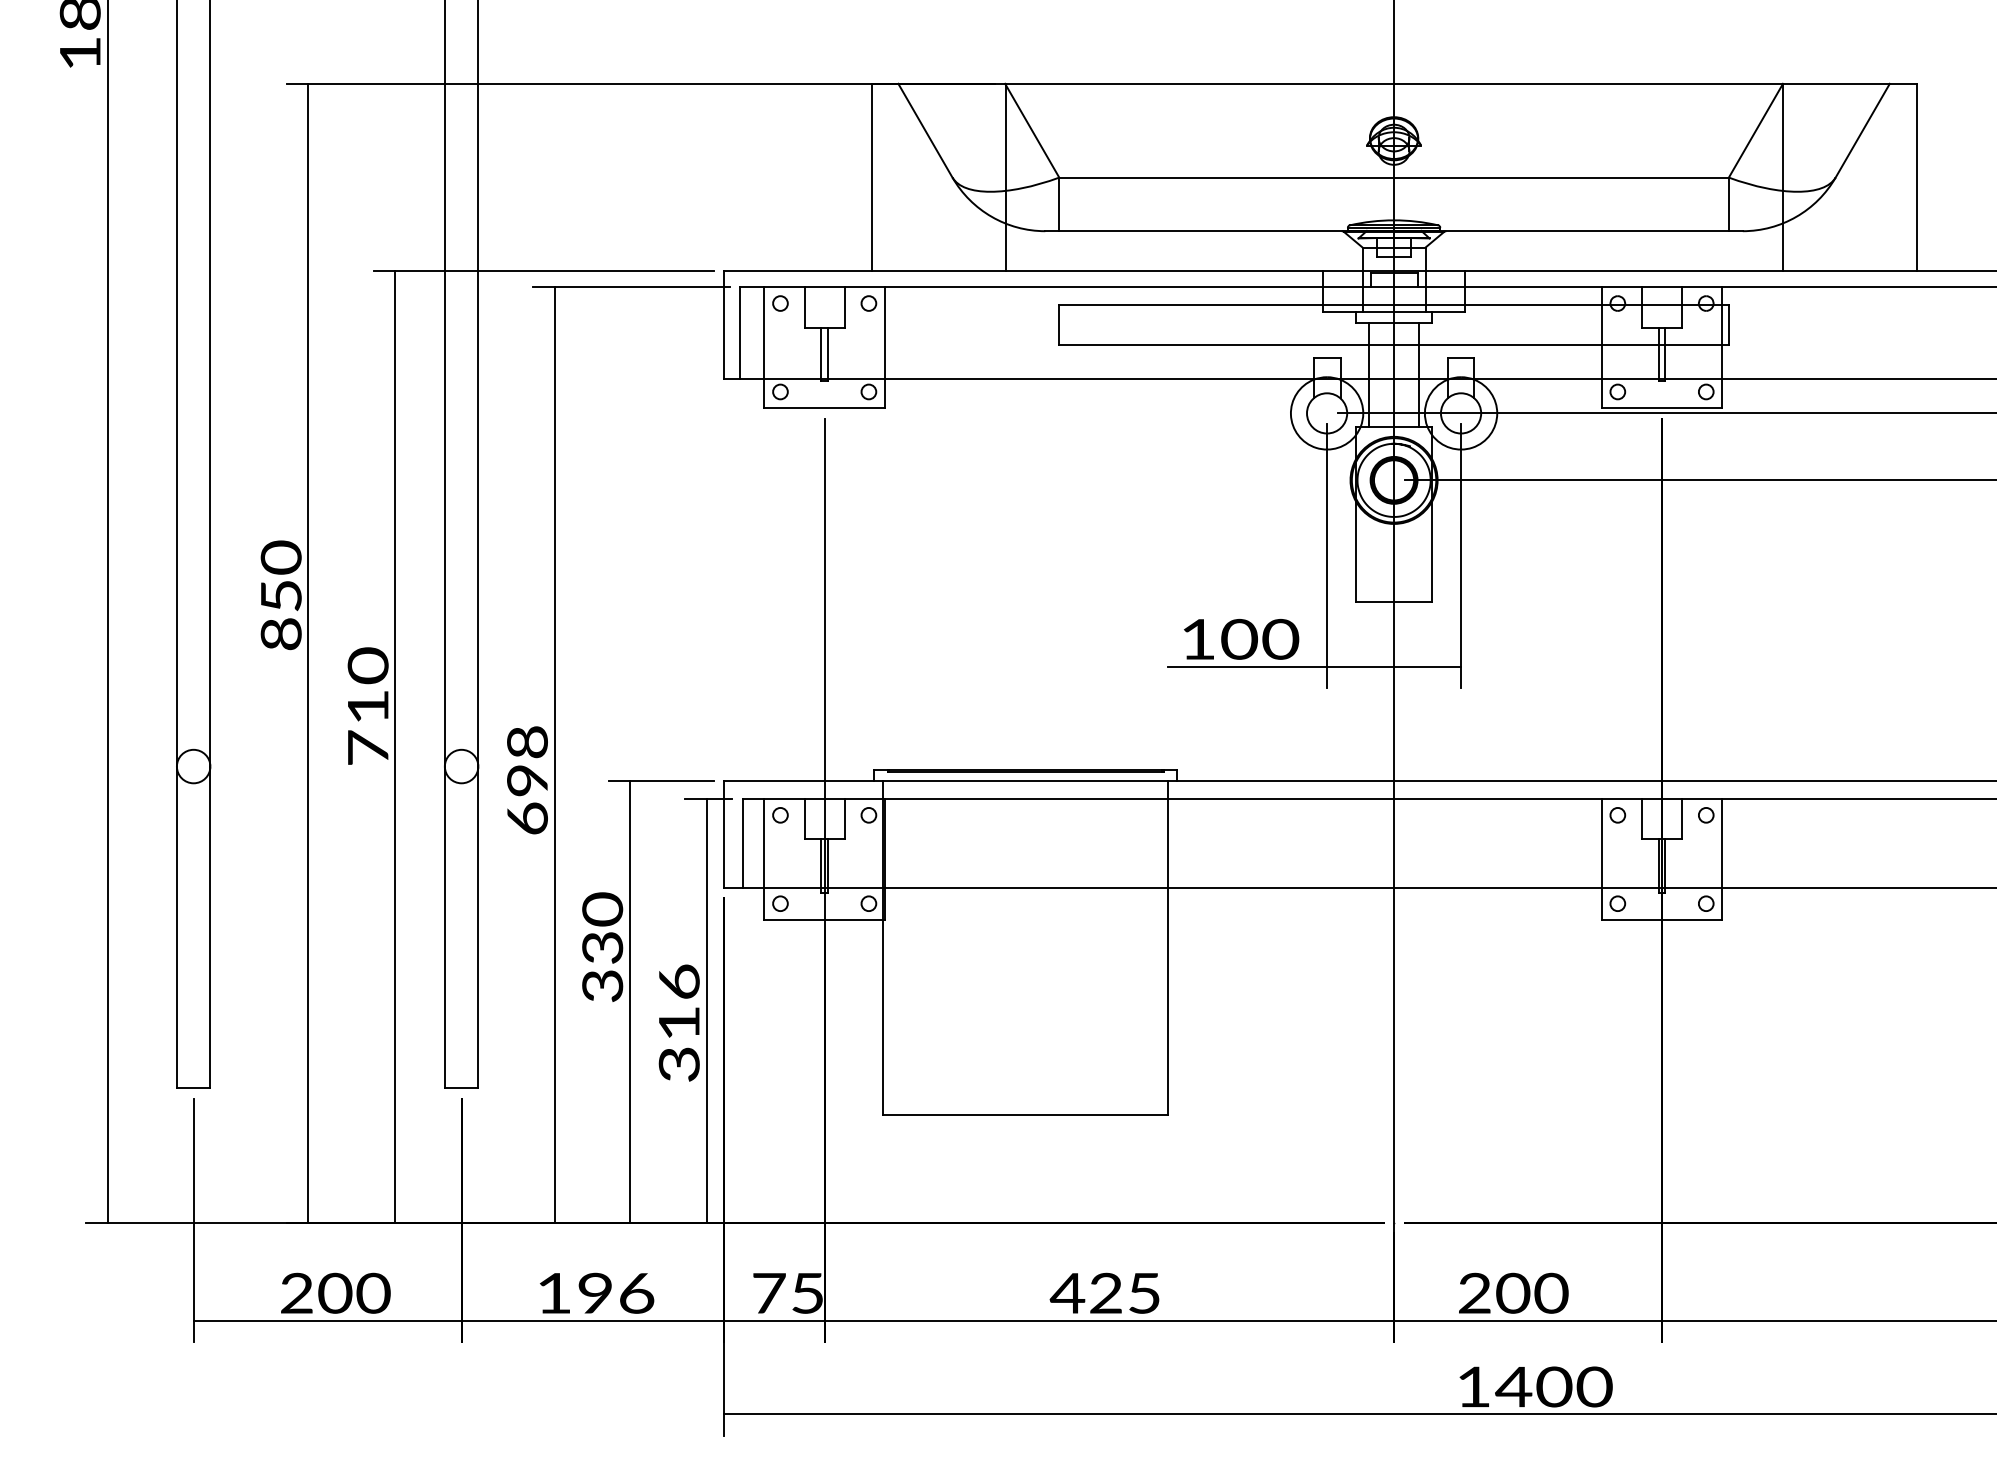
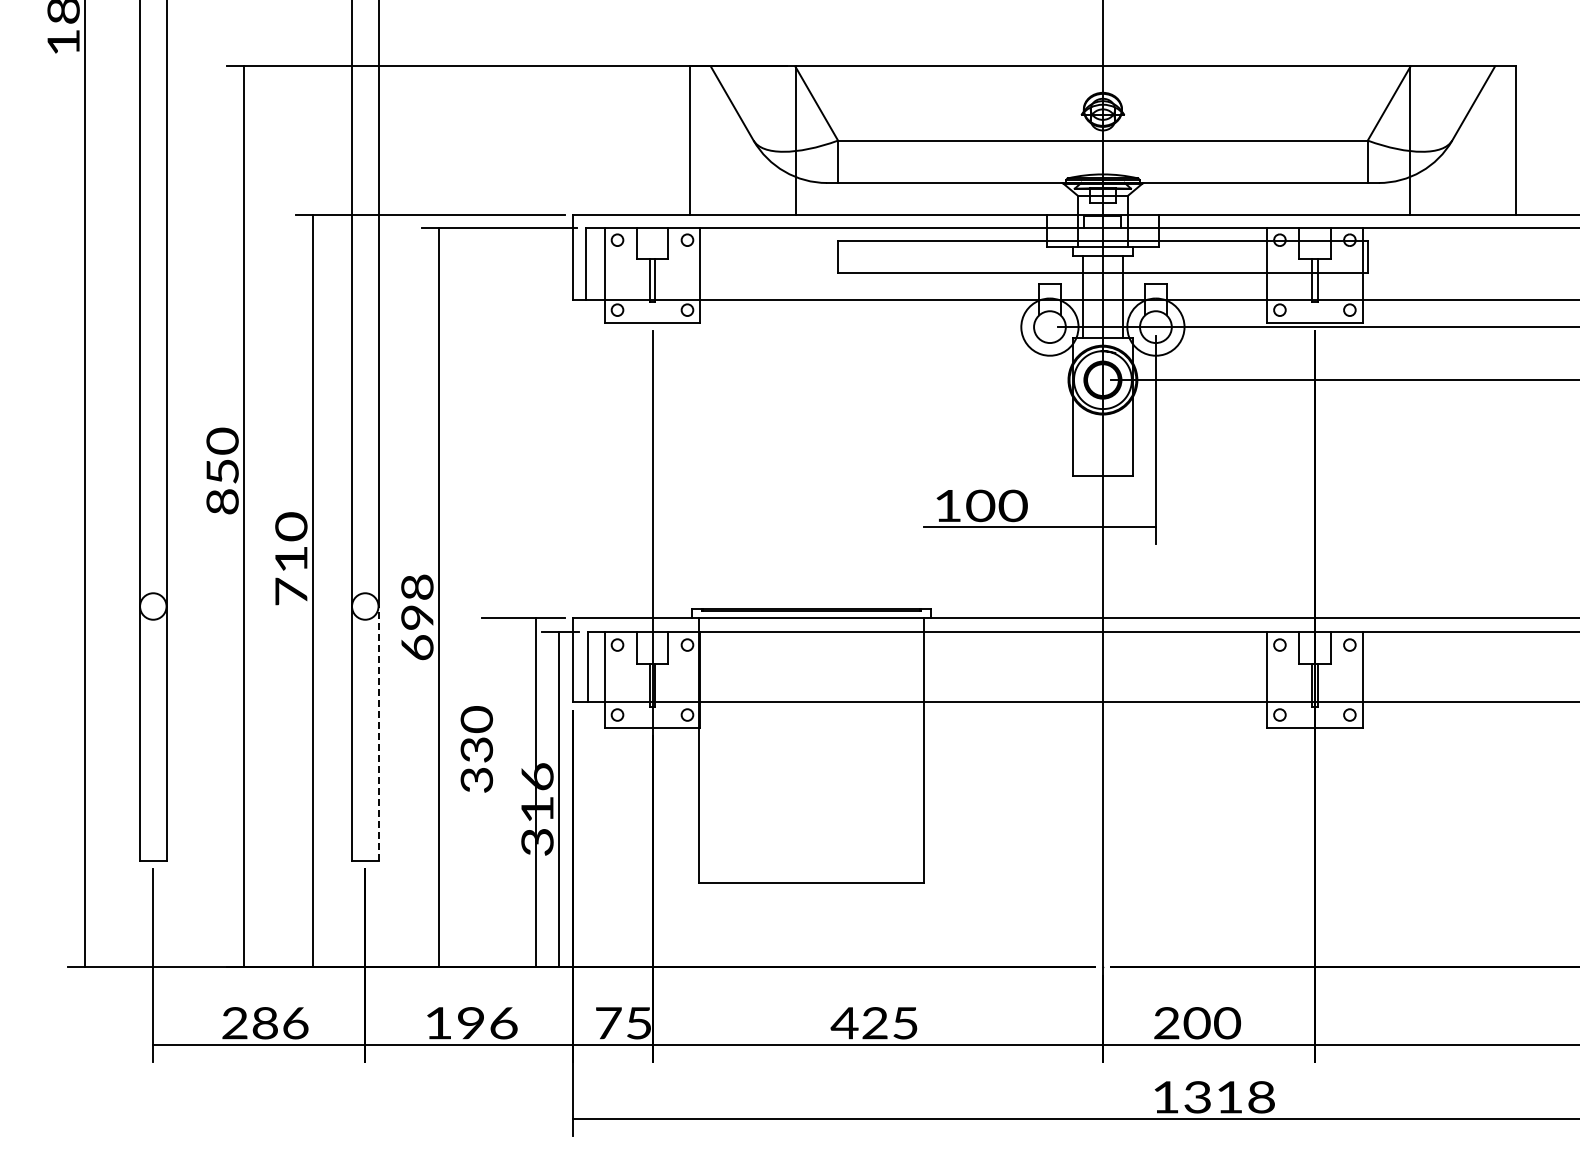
line: (1326, 555) -> (1049, 439), removed
line: (478, 927) -> (378, 733), solid -> dashed
line: (630, 1001) -> (536, 792), moved
text: (354, 1293) -> (280, 1023), 200 -> 286
text: (1552, 1387) -> (1228, 1097), 1400 -> 1318

